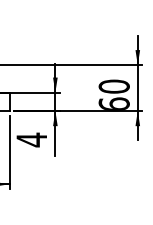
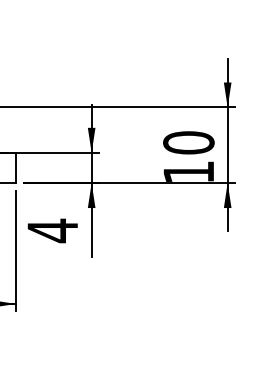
text: (113, 103) -> (187, 170), 60 -> 10

